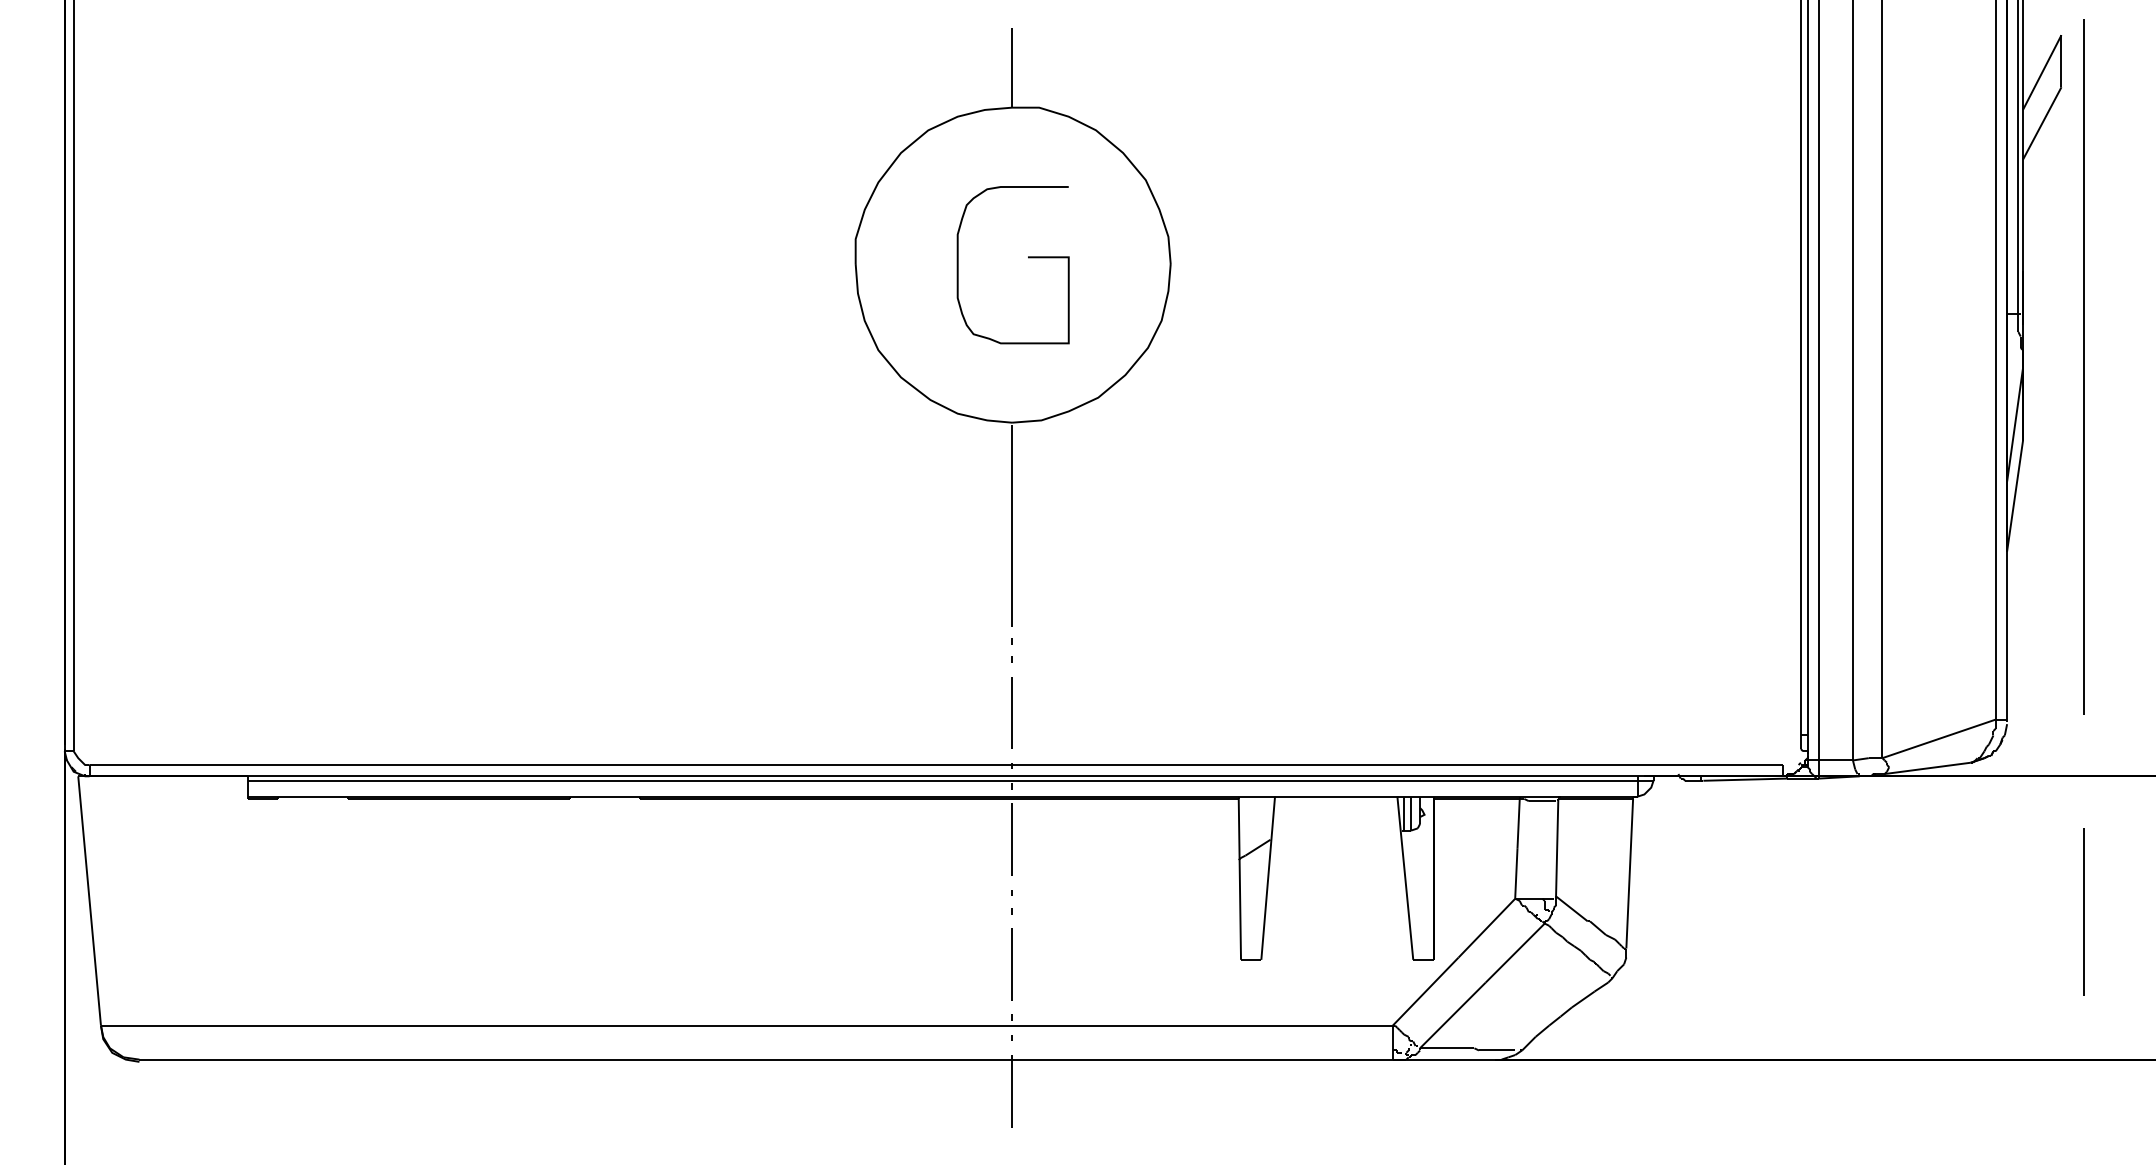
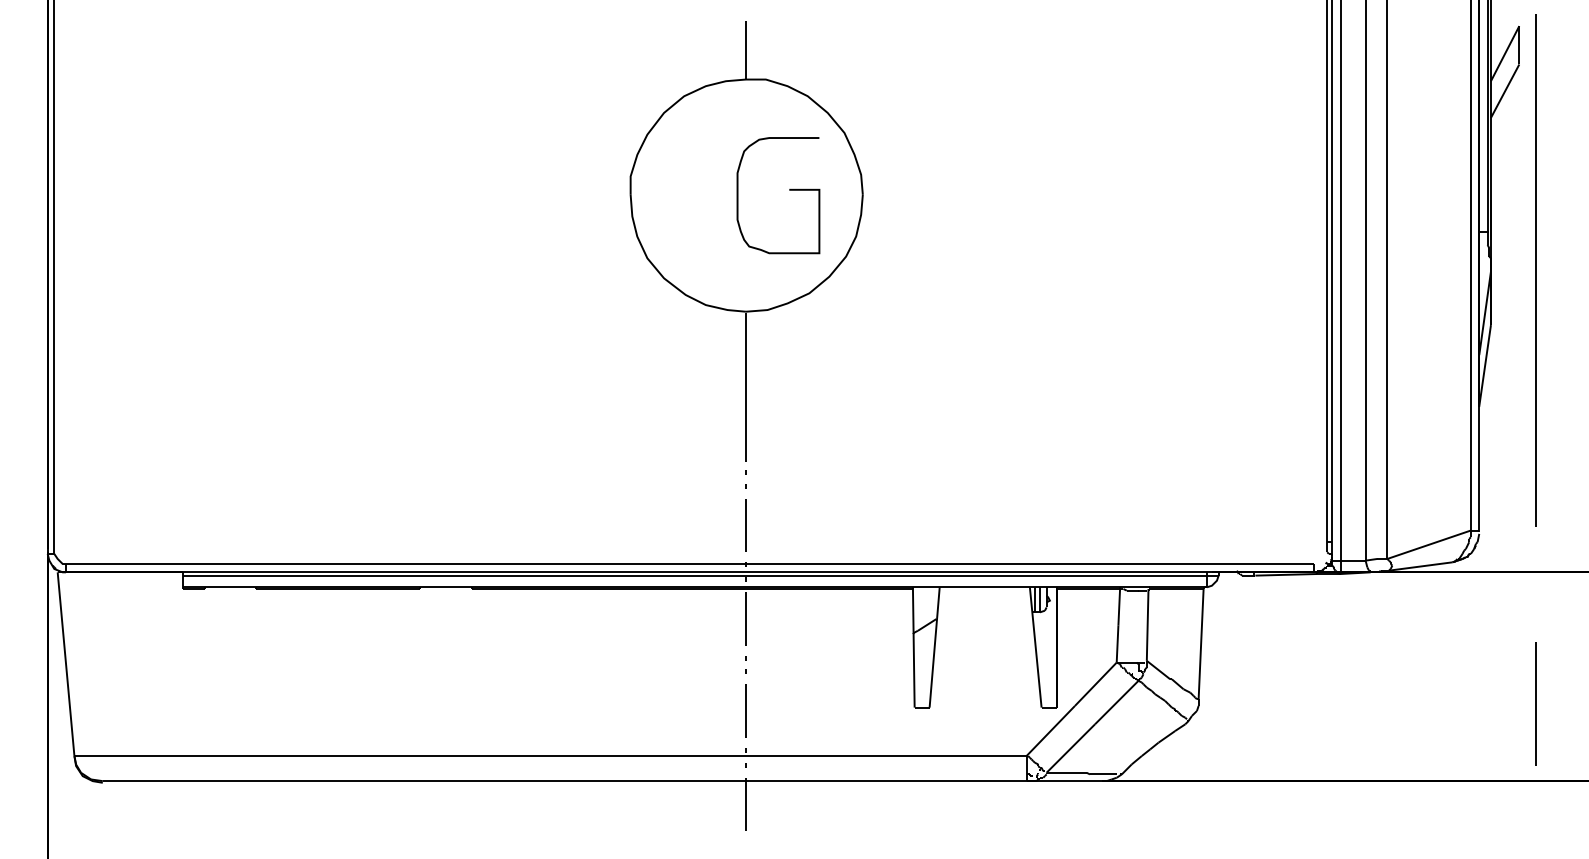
curve: (1028, 258) -> (789, 190), moved
line: (2083, 911) -> (1535, 703), moved

